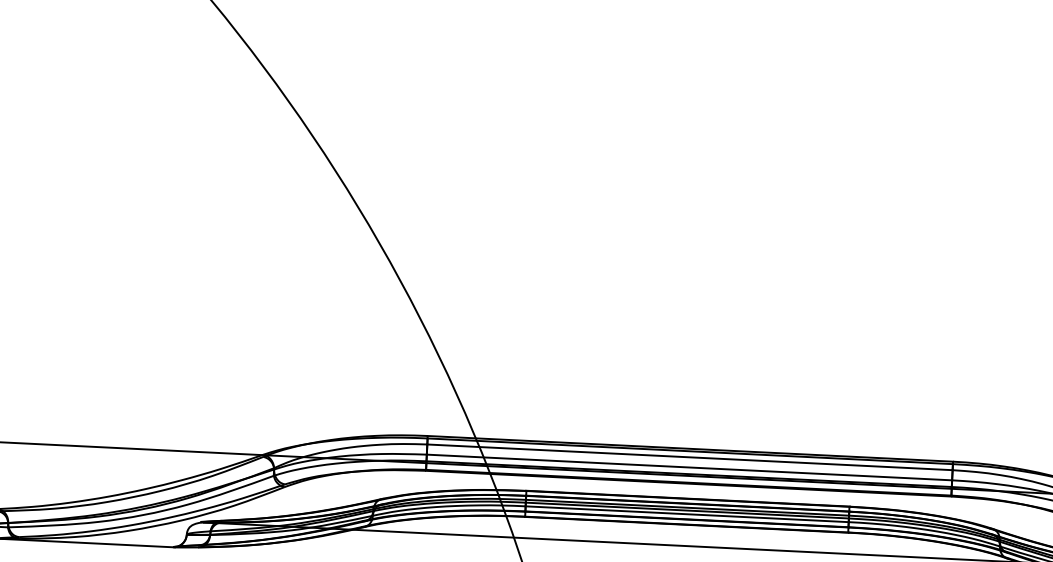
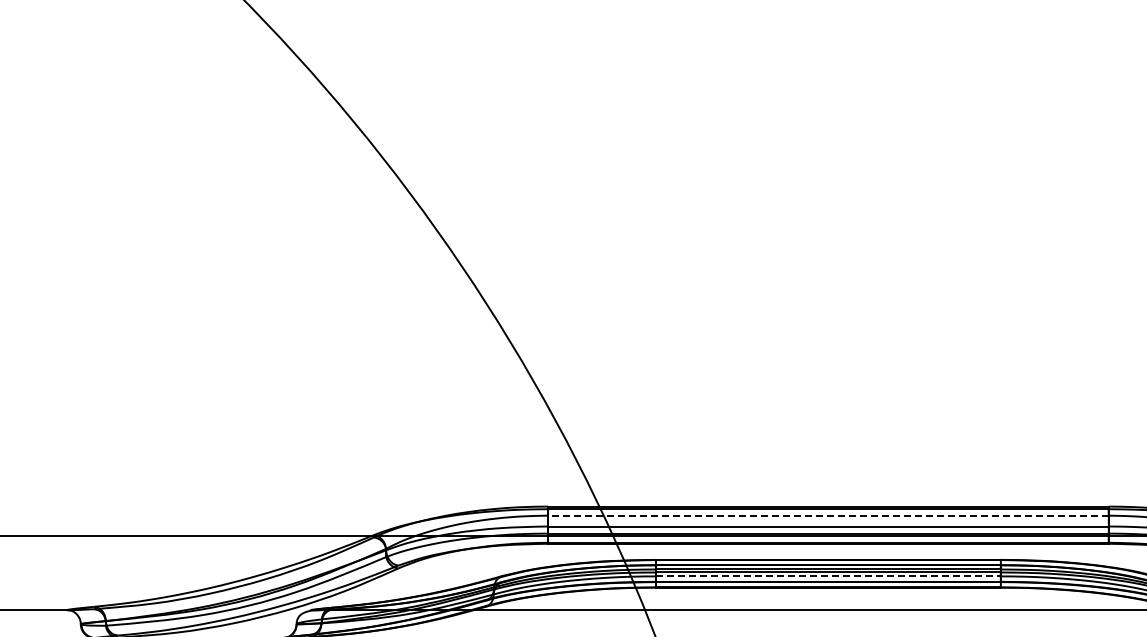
line: (689, 457) -> (827, 515), solid -> dashed
line: (687, 514) -> (828, 576), solid -> dashed

